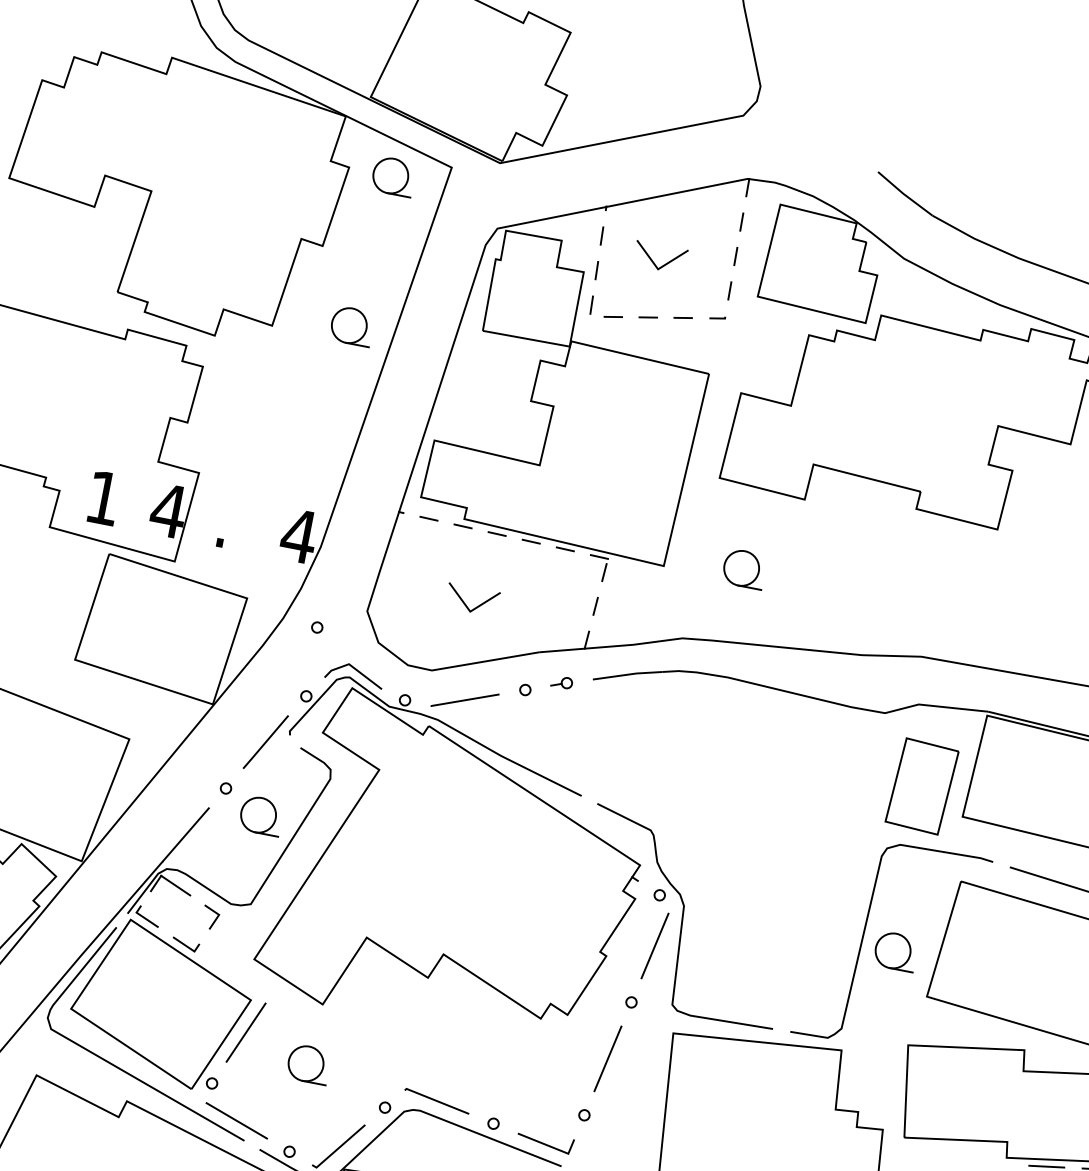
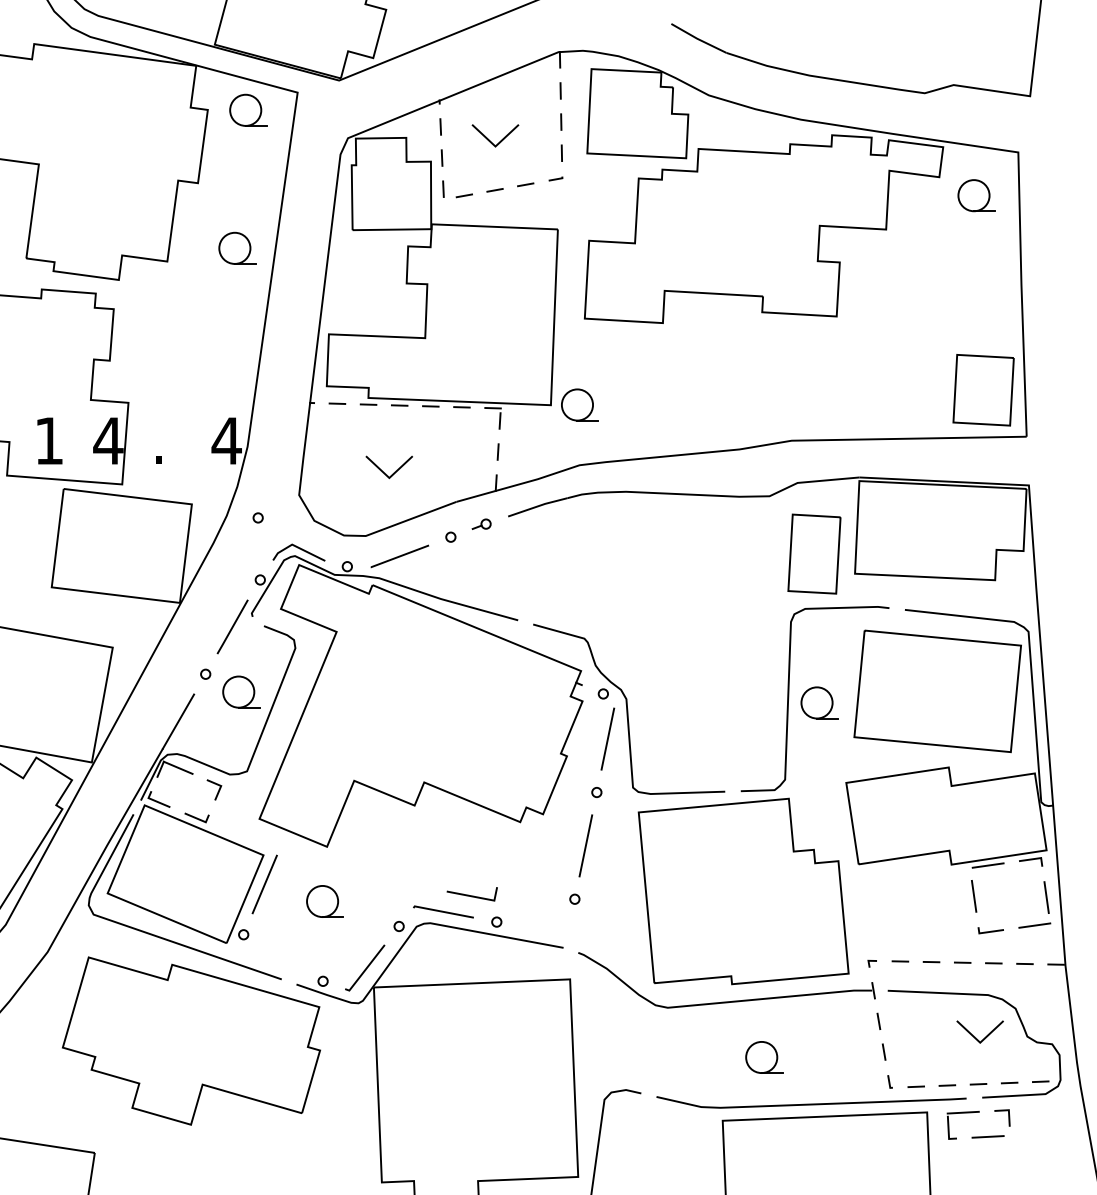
part: (744, 568) -> (579, 404), moved
line: (236, 1119) -> (271, 962), removed
line: (544, 1143) -> (471, 895), moved

